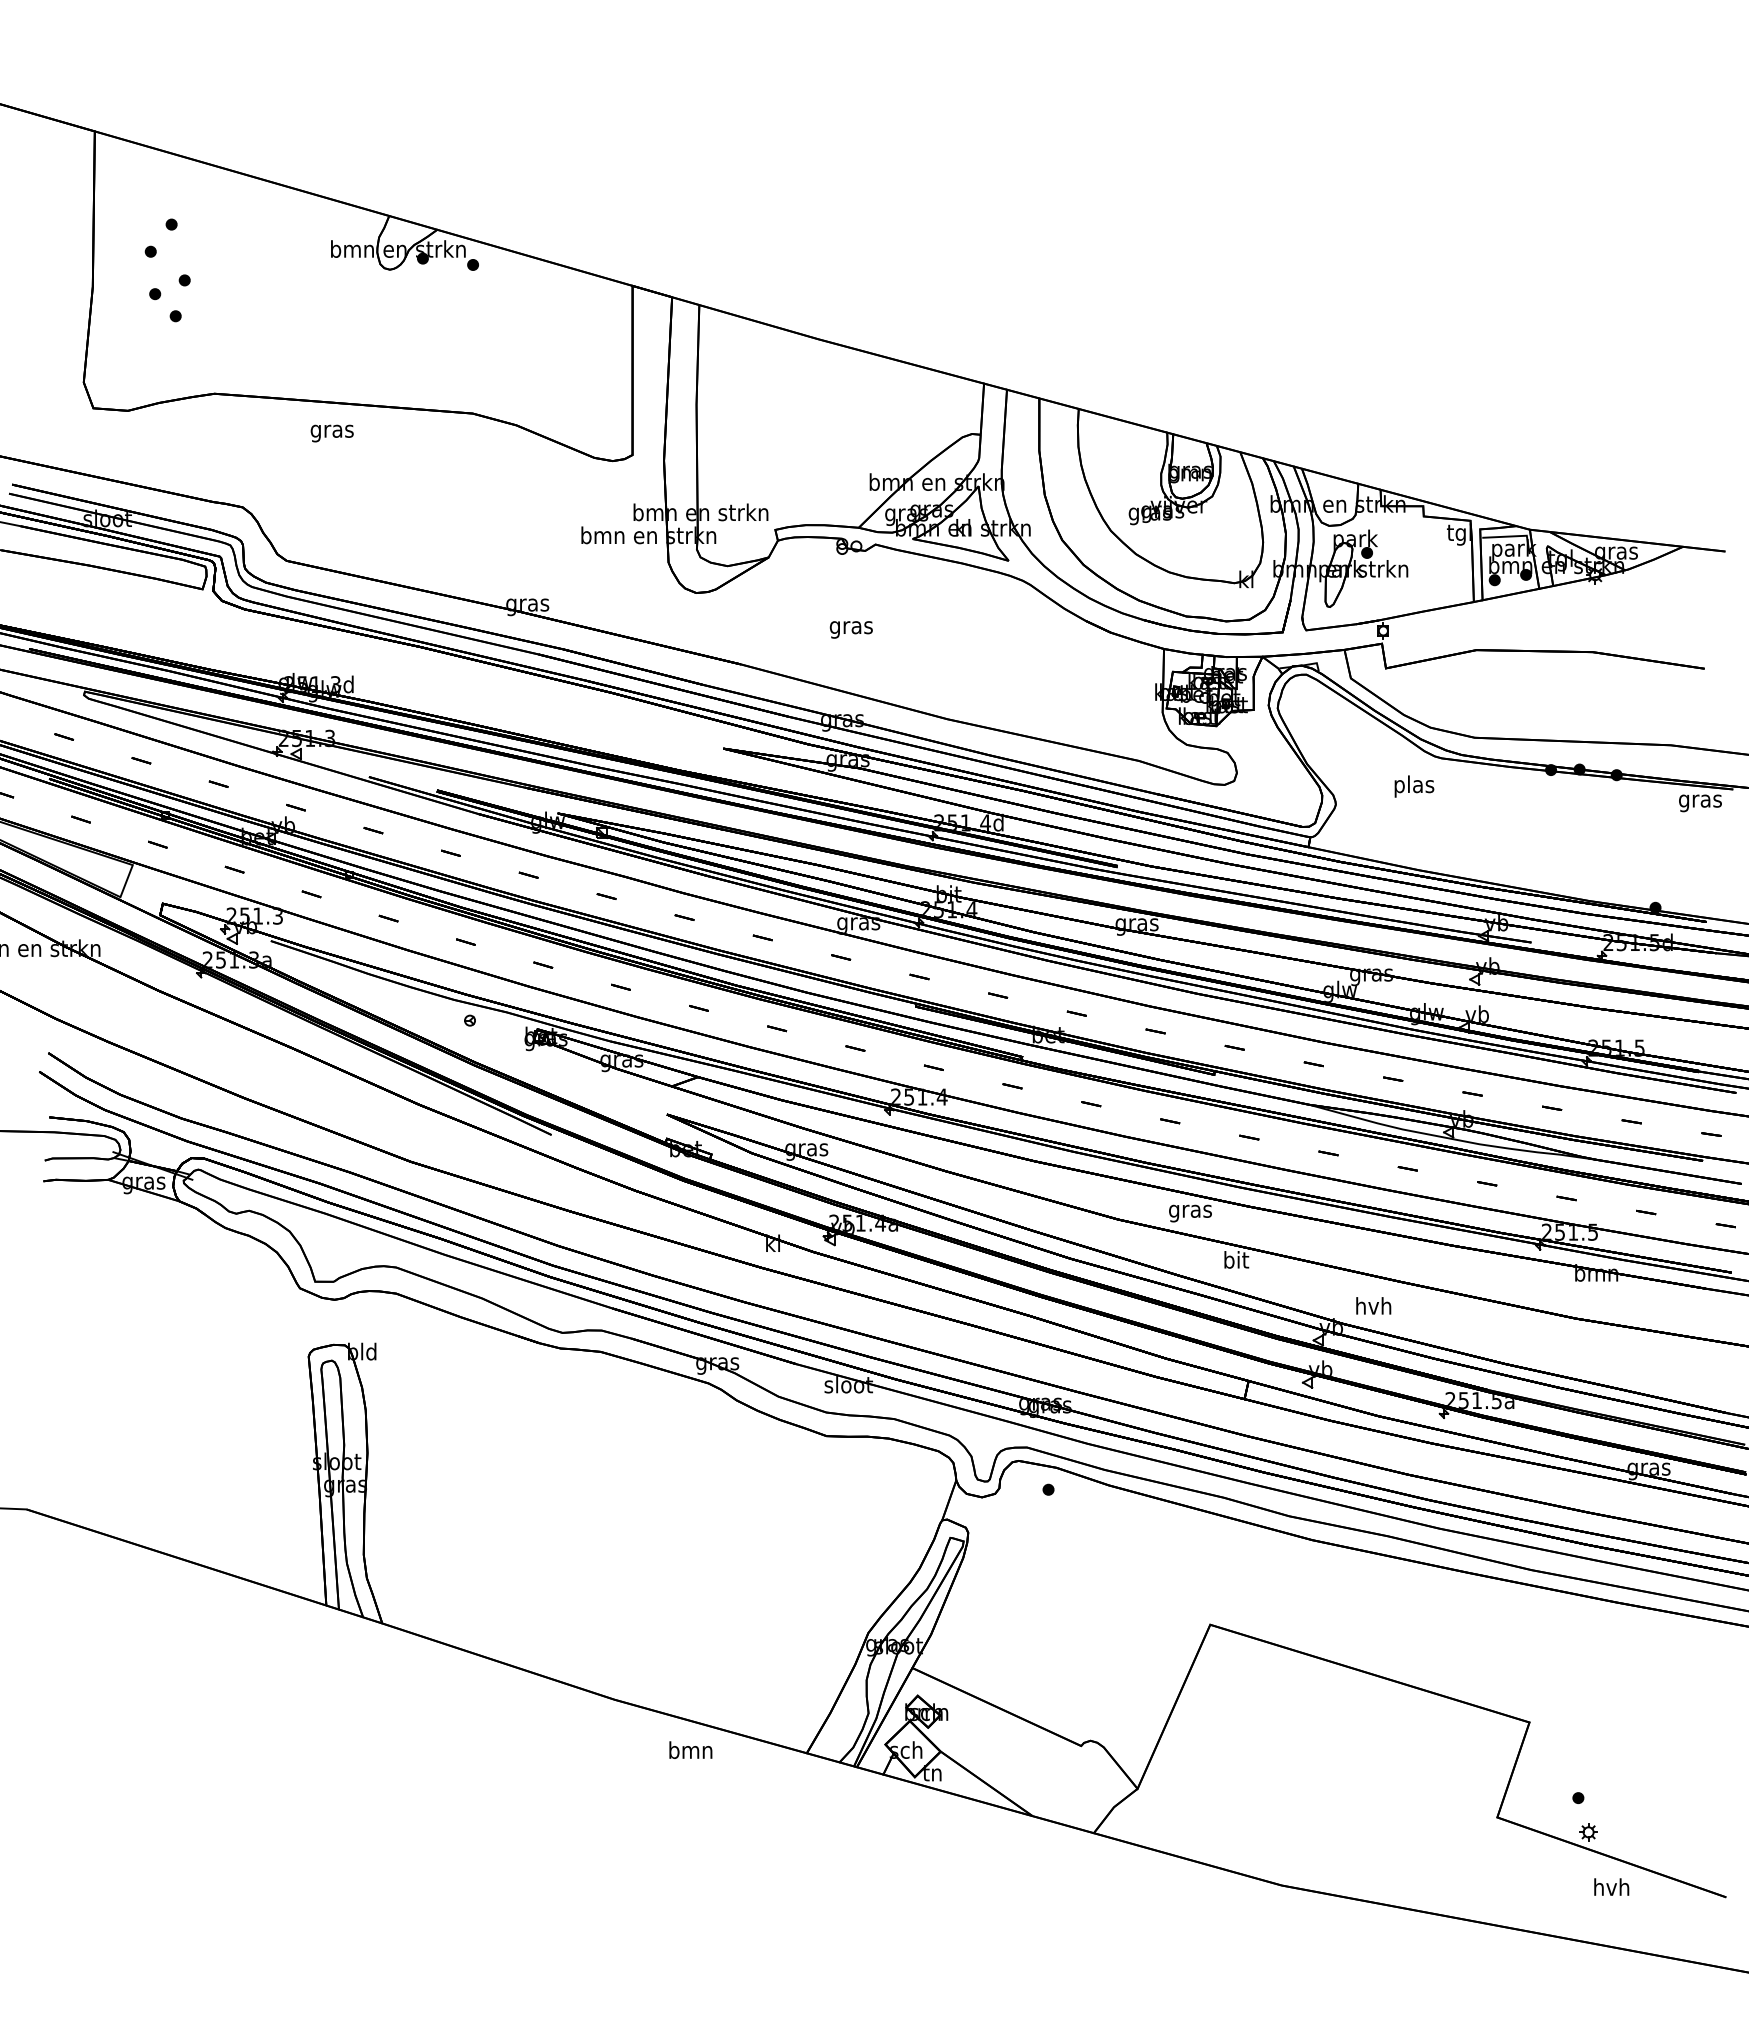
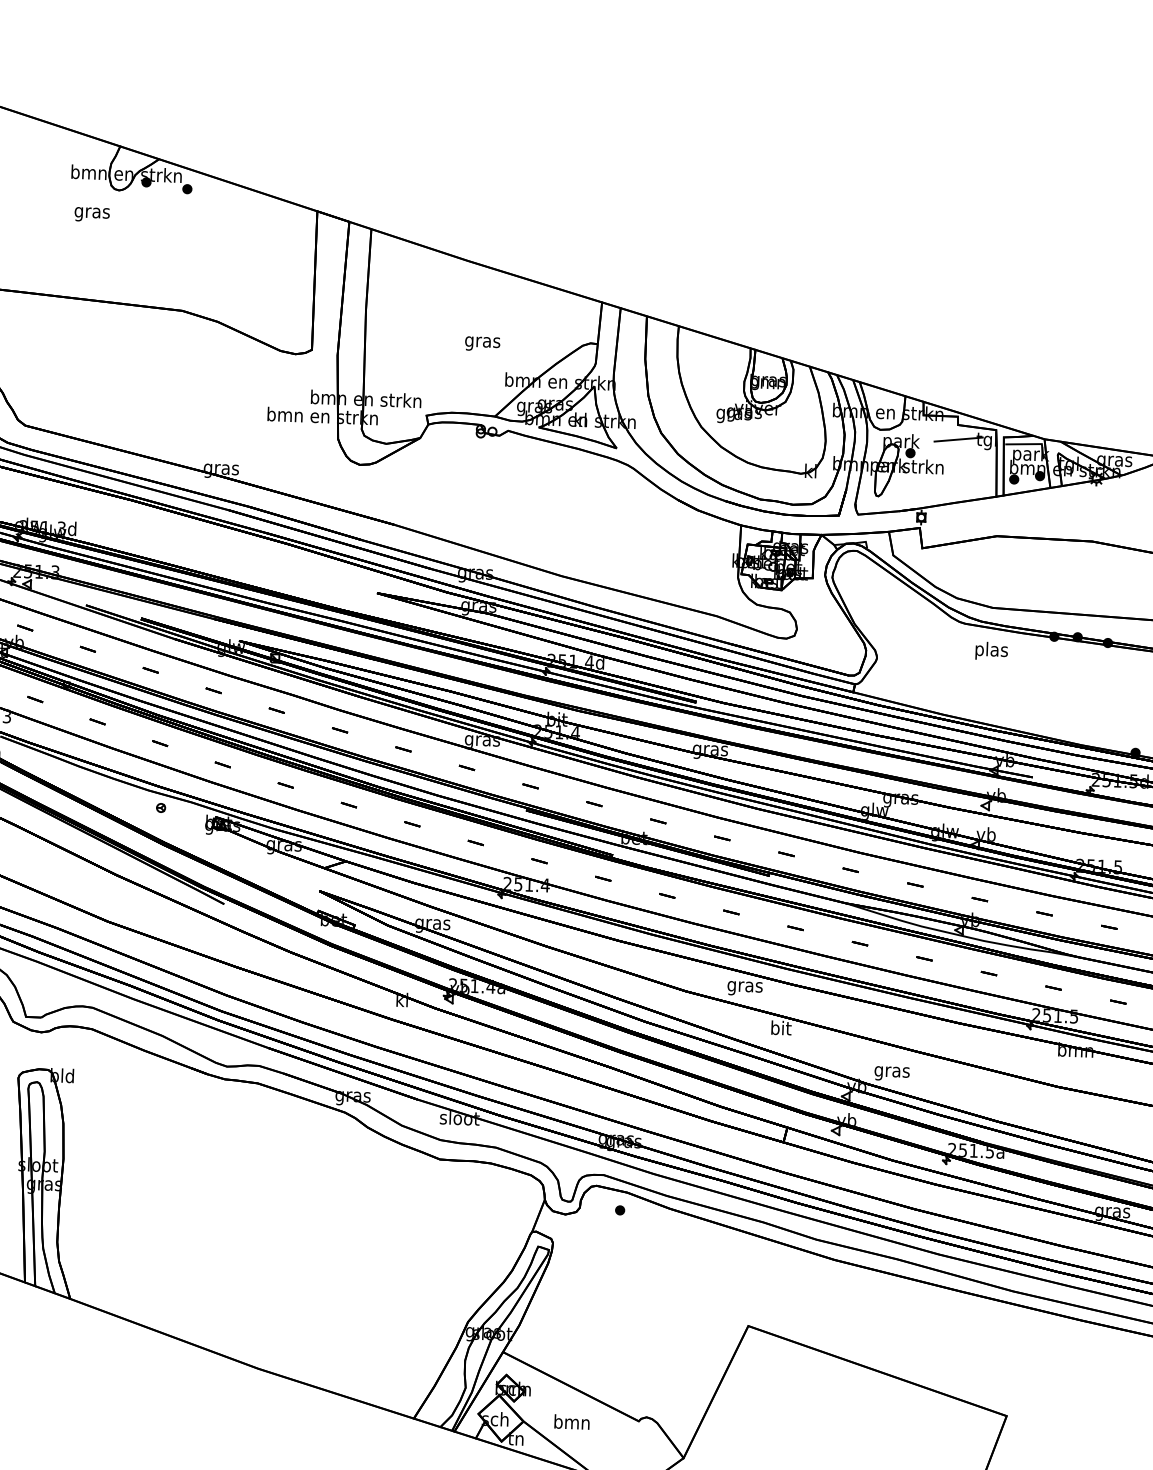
text: (331, 433) -> (91, 214), moved
line: (1424, 533) -> (958, 439), added
text: (850, 629) -> (481, 343), moved
text: (1414, 786) -> (991, 651), moved
text: (1373, 1308) -> (891, 1072), hvh -> gras
text: (690, 1749) -> (571, 1421), moved

